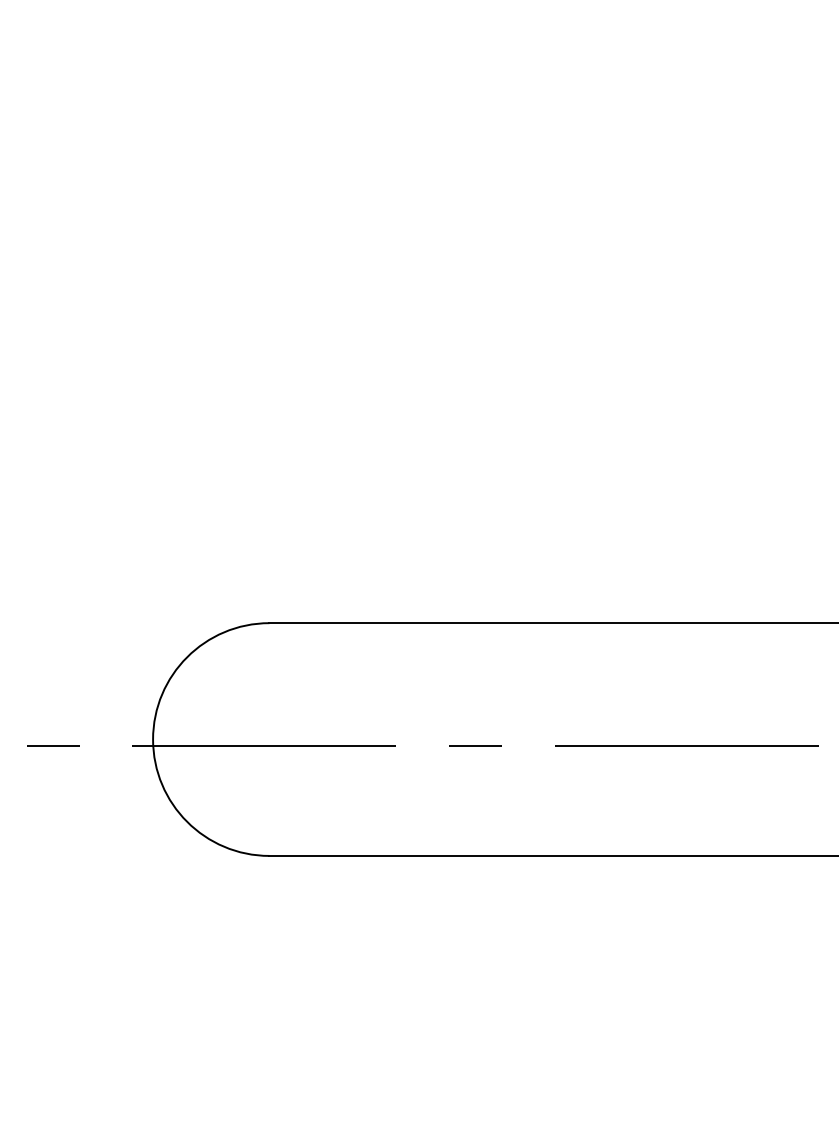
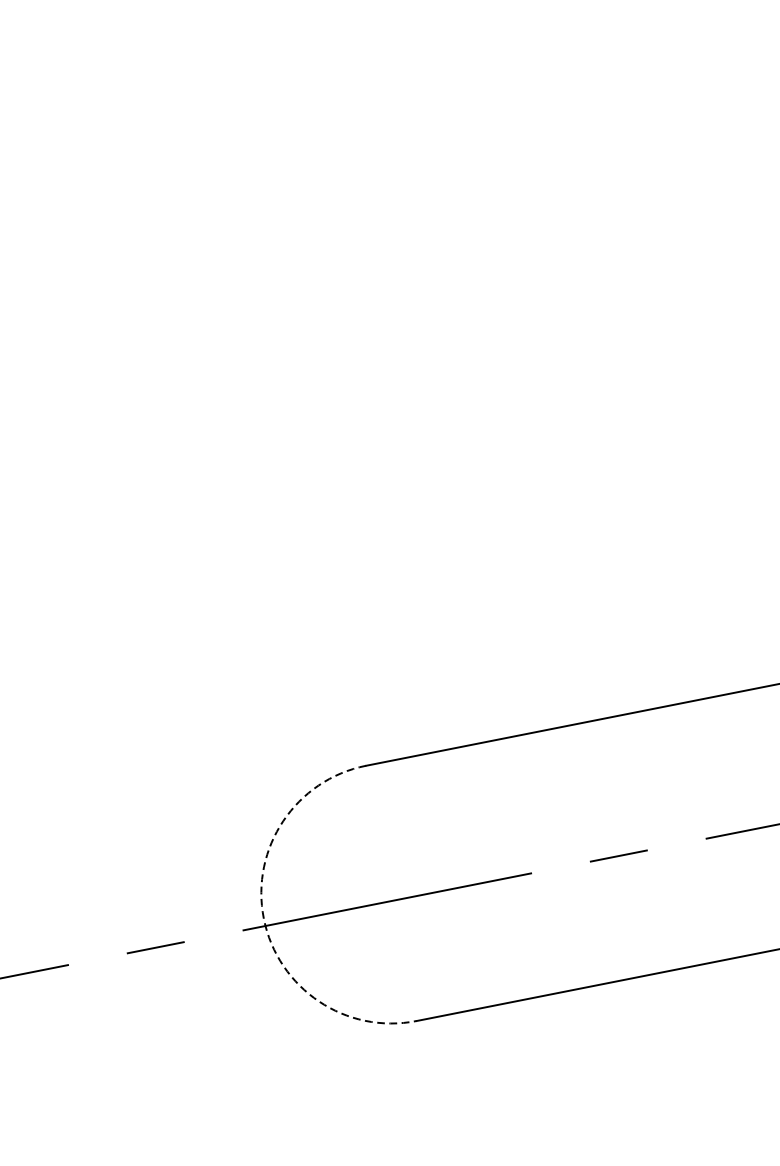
arc: (153, 739) -> (264, 918), solid -> dashed

